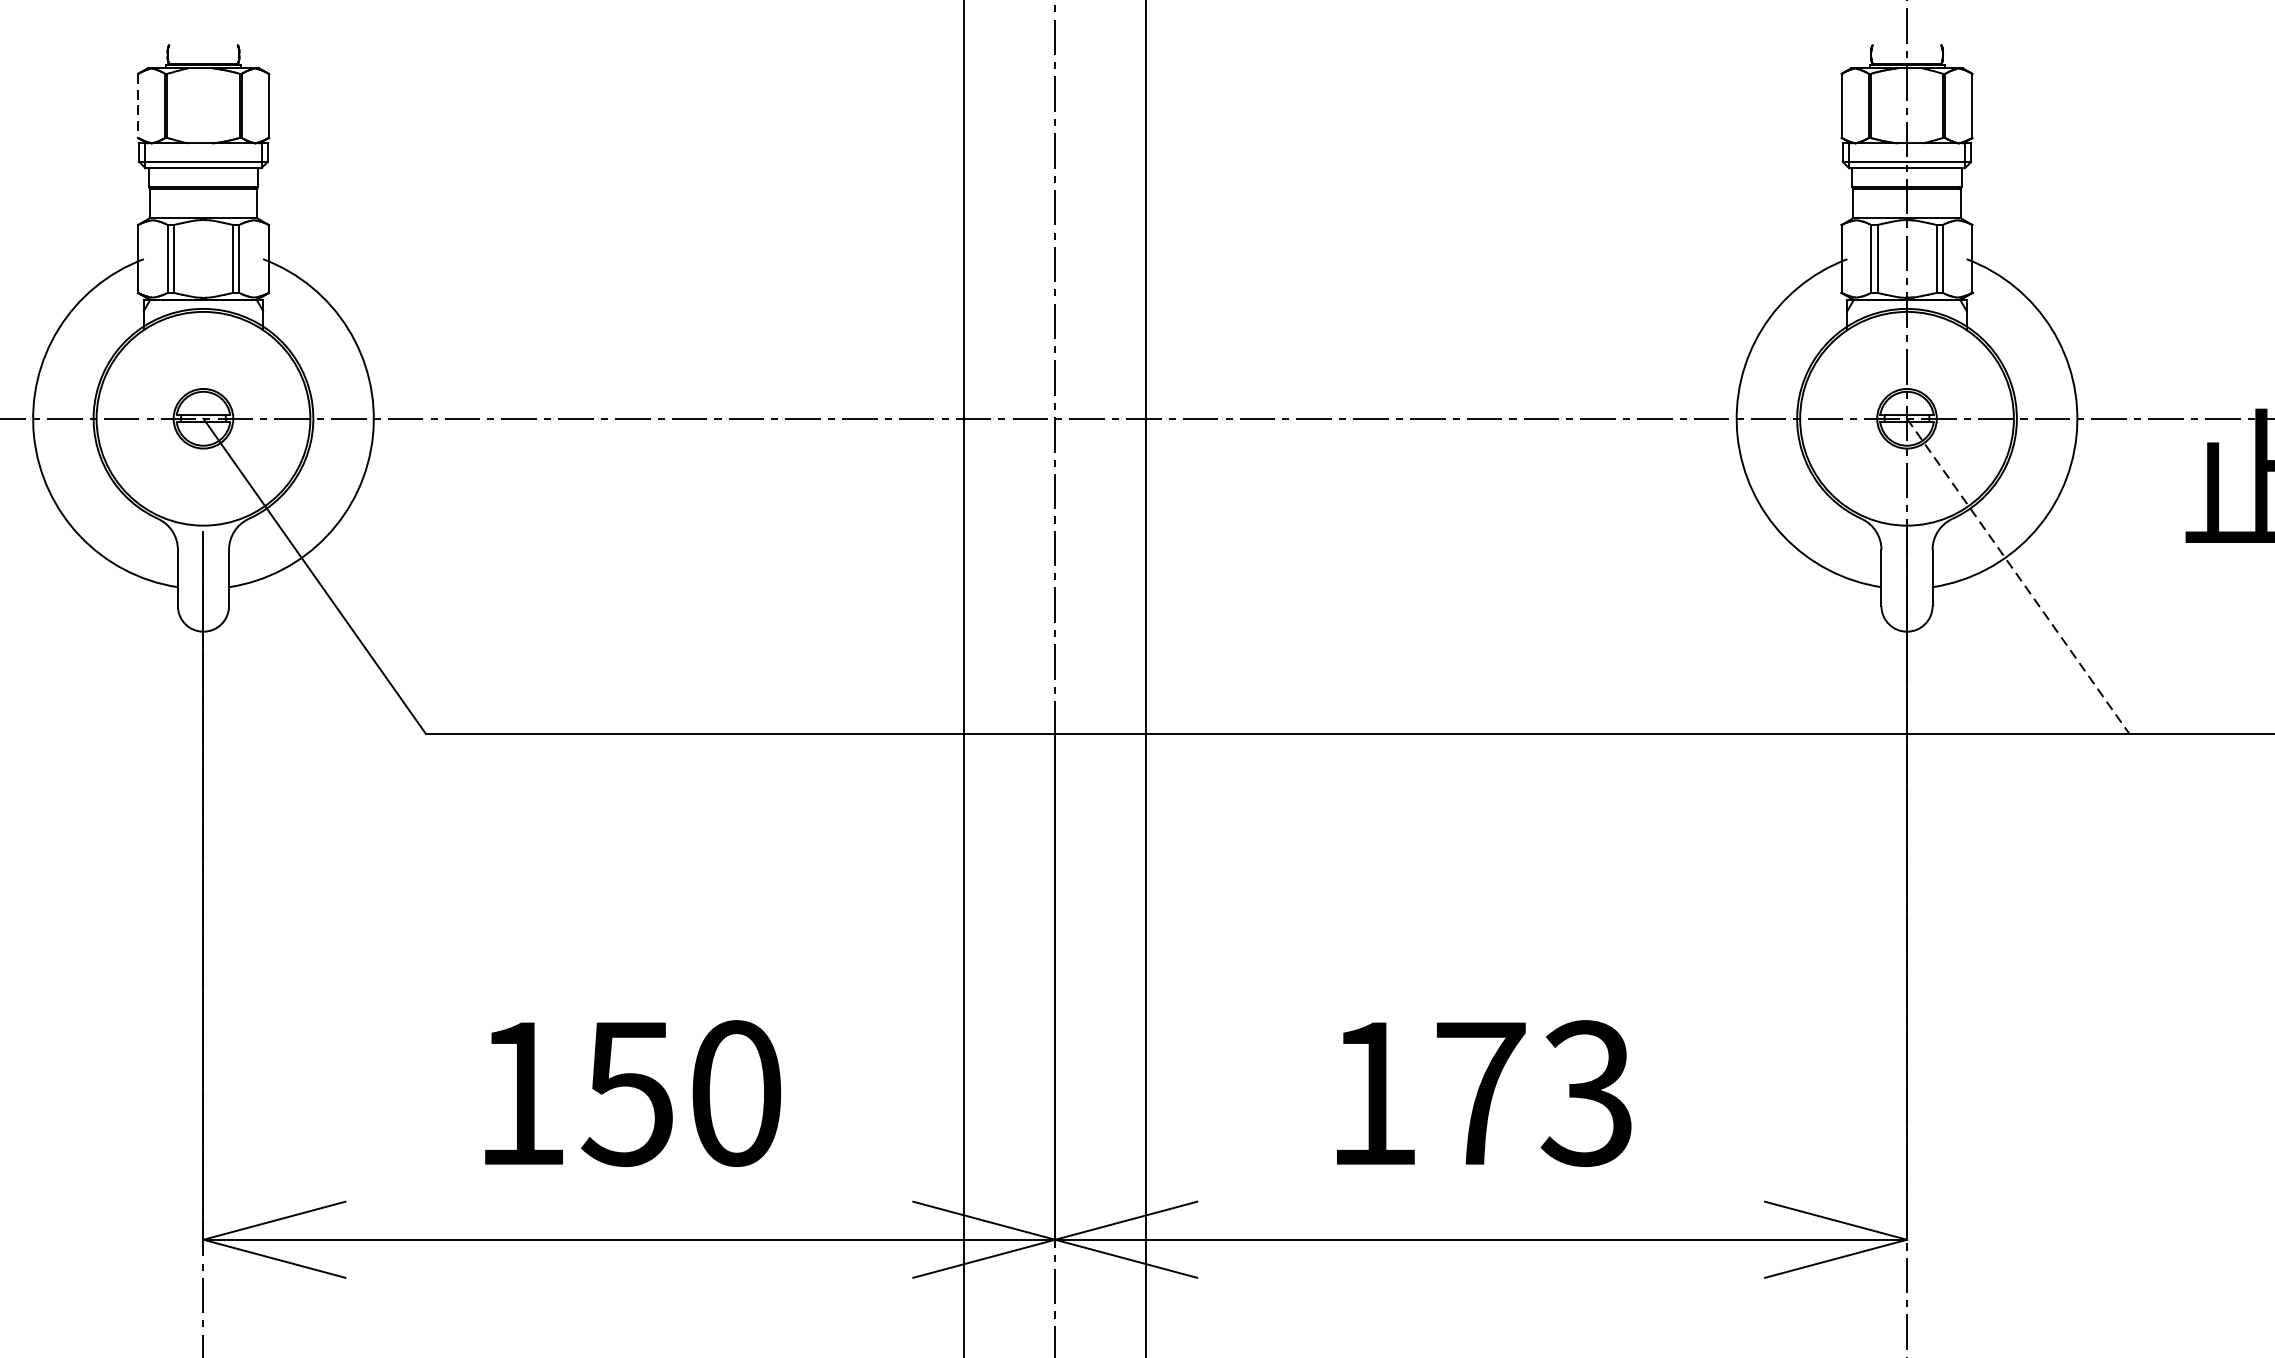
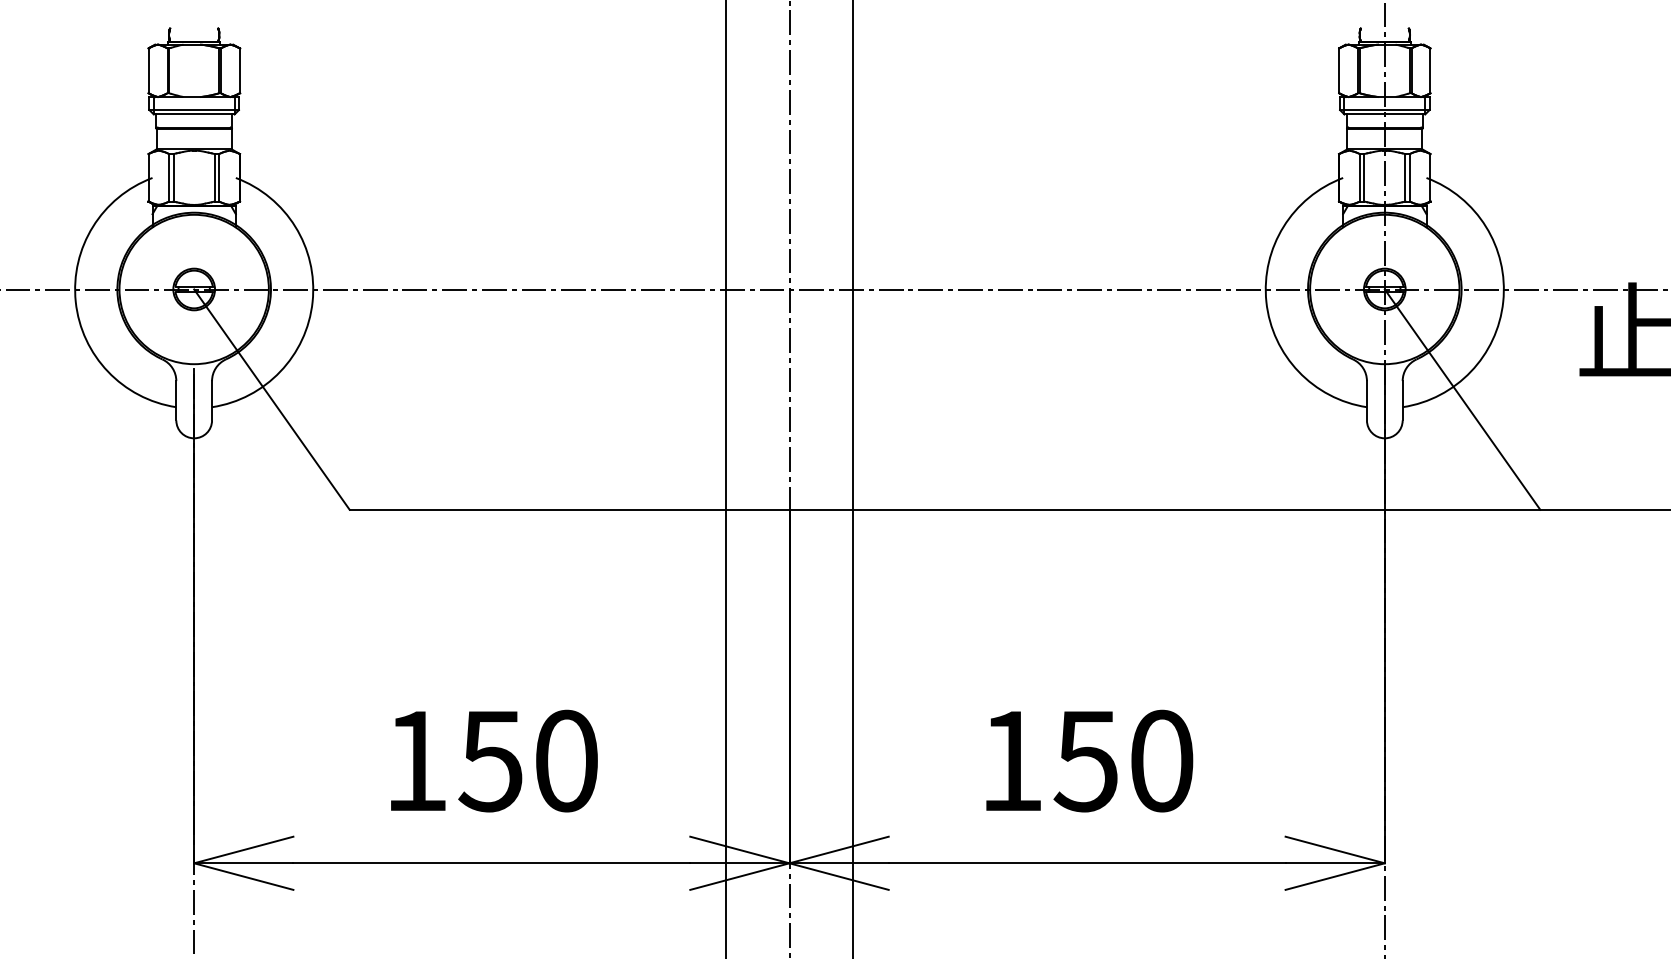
line: (138, 106) -> (148, 71), dashed -> solid
line: (2018, 576) -> (1462, 399), dashed -> solid
text: (1533, 1092) -> (1123, 760), 173 -> 150

